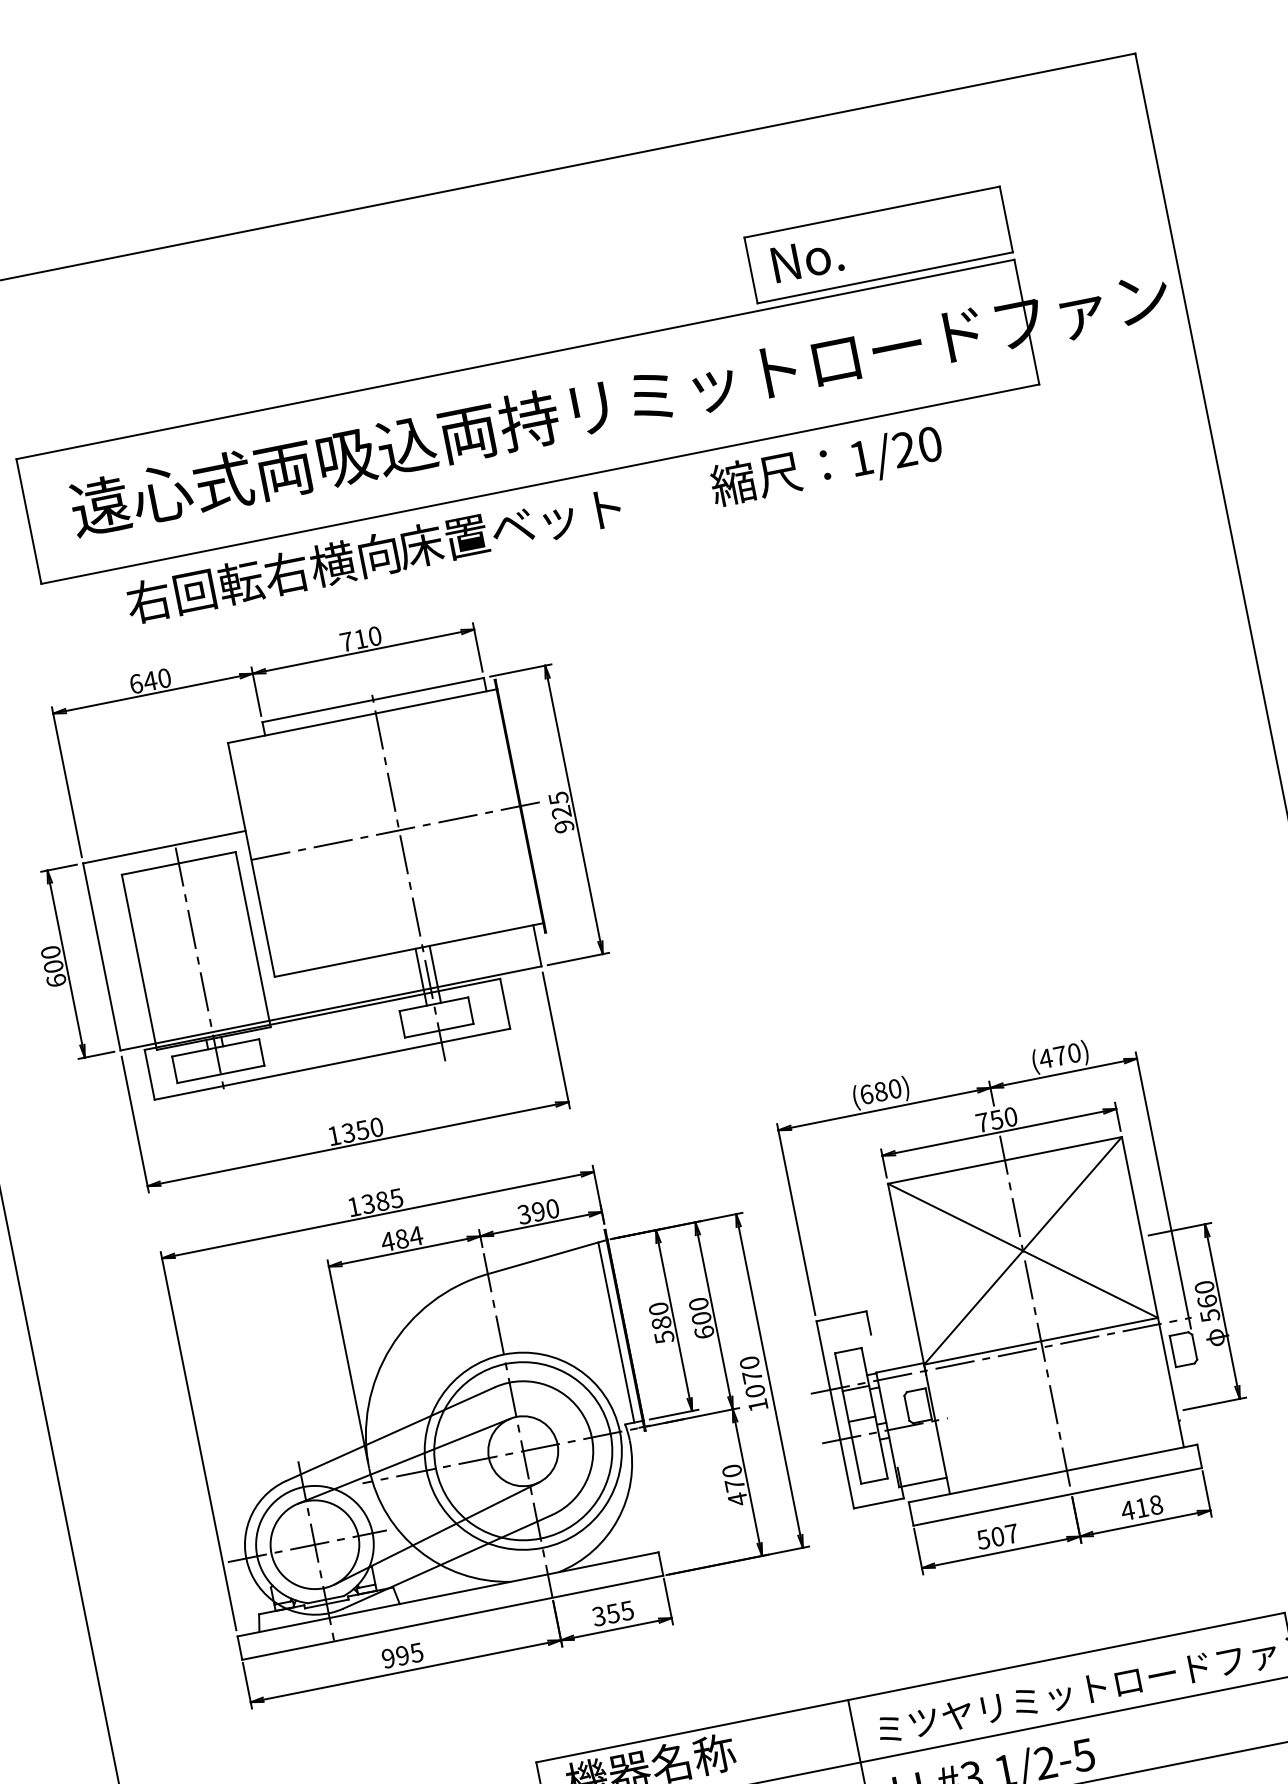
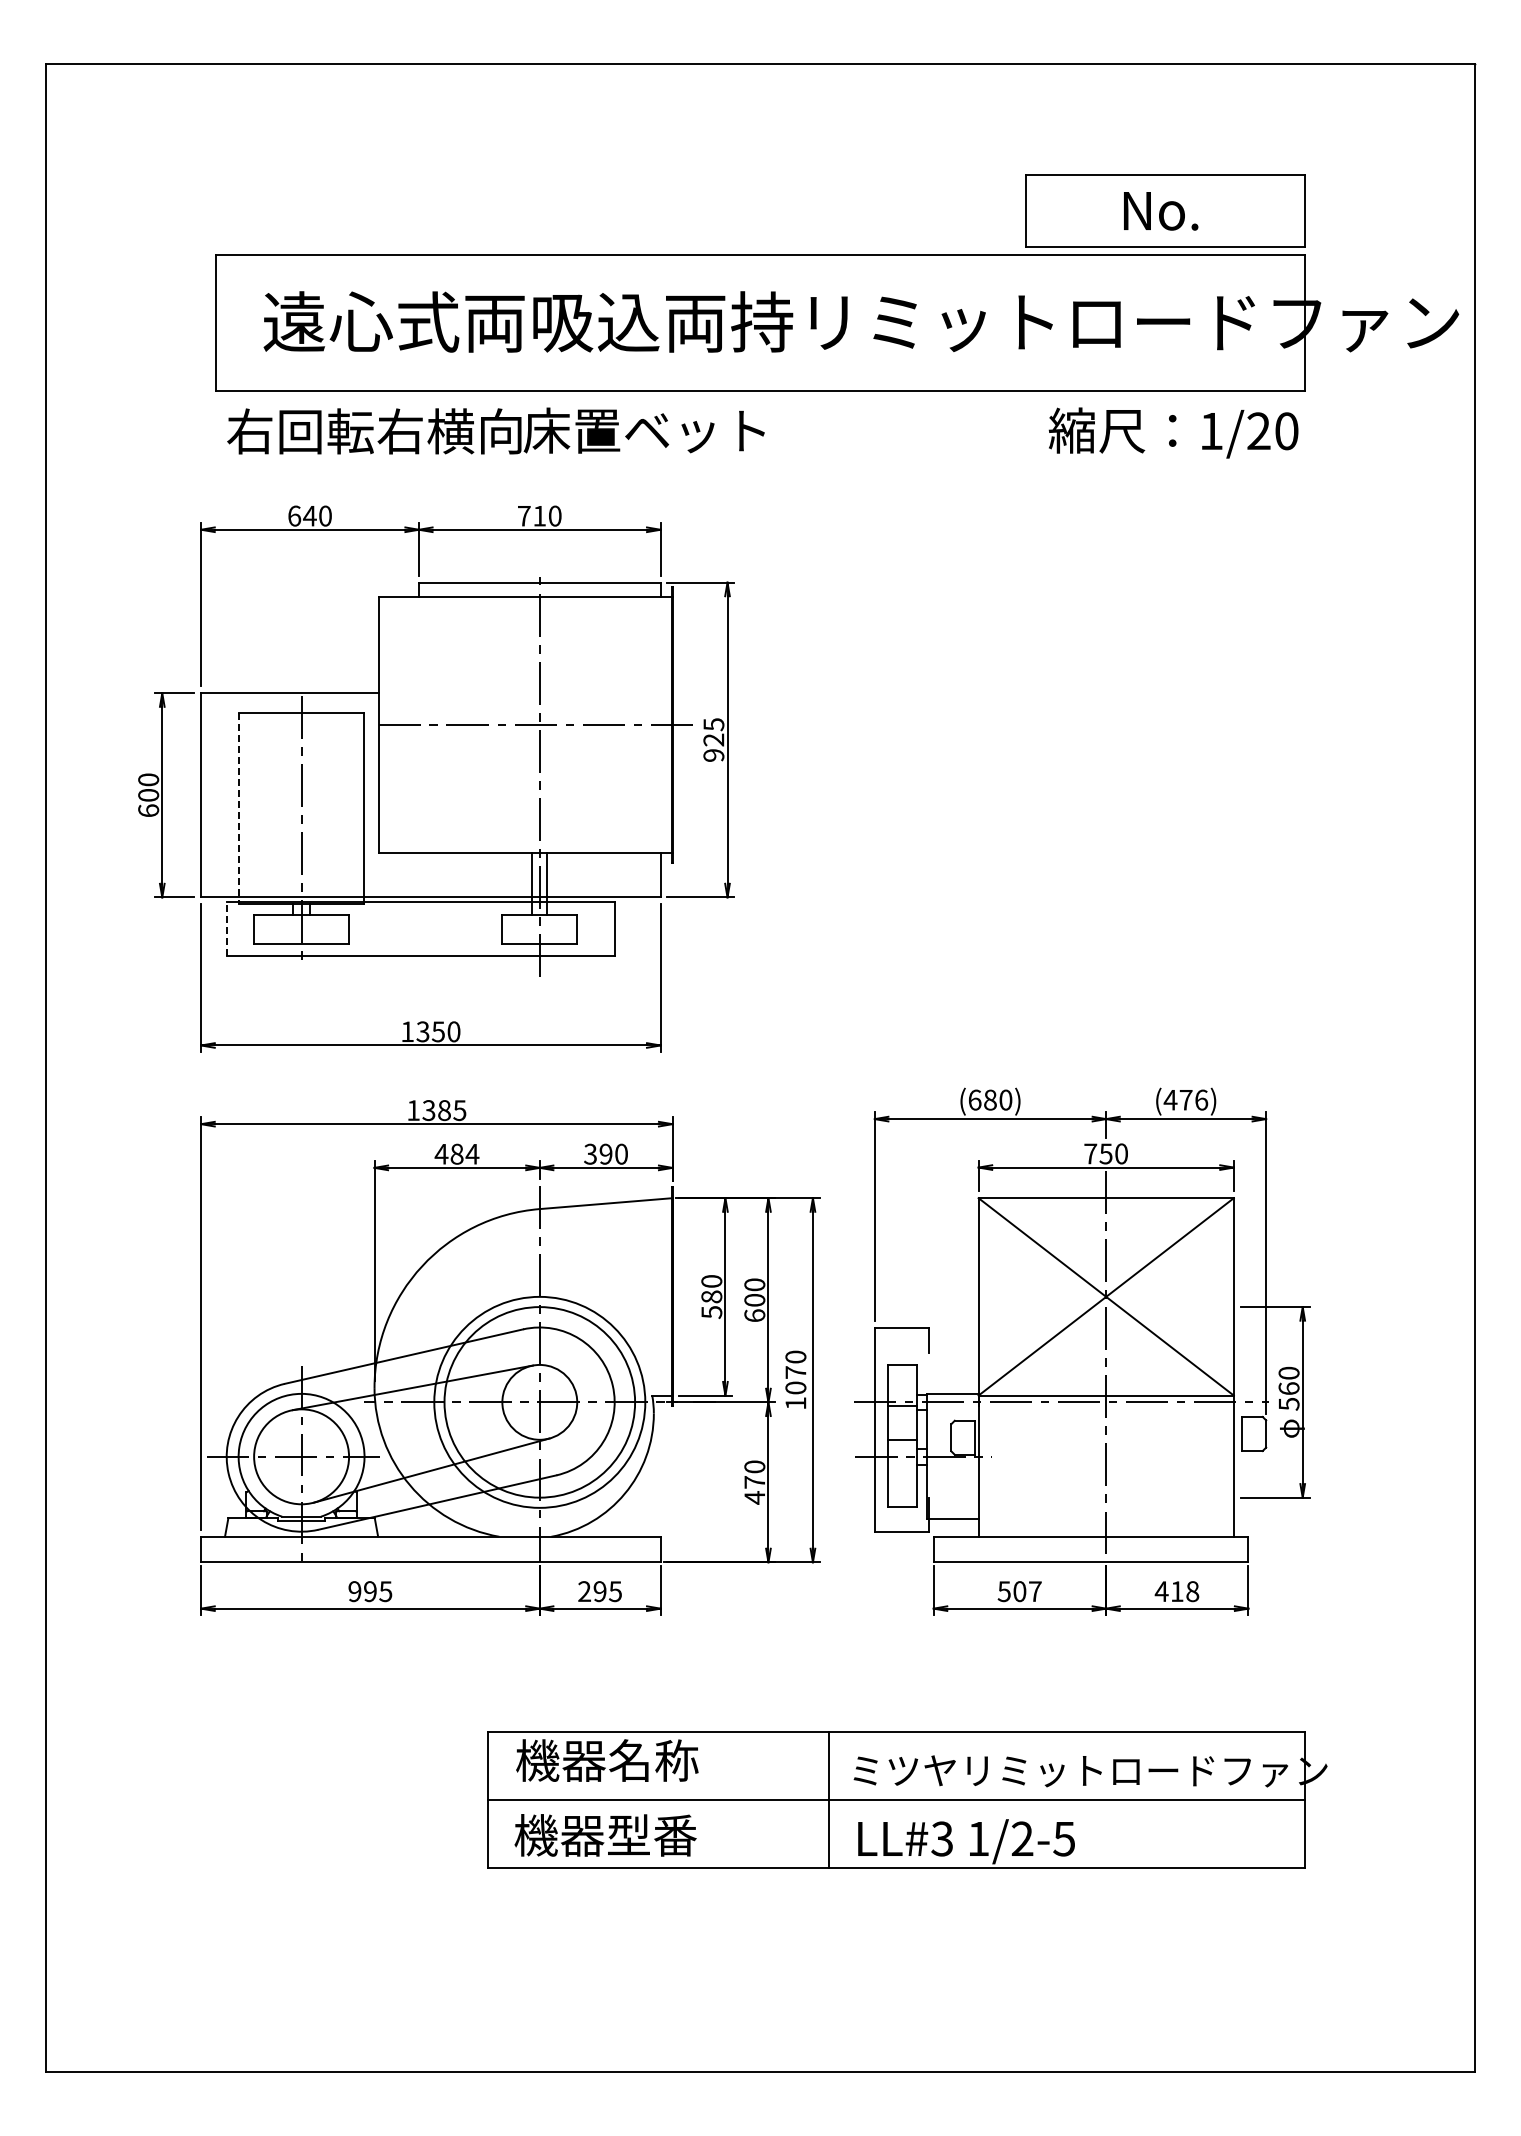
text: (808, 259) -> (1161, 211), moved
text: (826, 466) -> (1173, 432), moved
text: (373, 555) -> (495, 430), moved
line: (139, 962) -> (239, 808), solid -> dashed
text: (1074, 1052) -> (1201, 1099), (470) -> (476)
line: (149, 1074) -> (226, 928), solid -> dashed
line: (616, 1332) -> (662, 1297), removed
text: (606, 1614) -> (592, 1591), 355 -> 295

